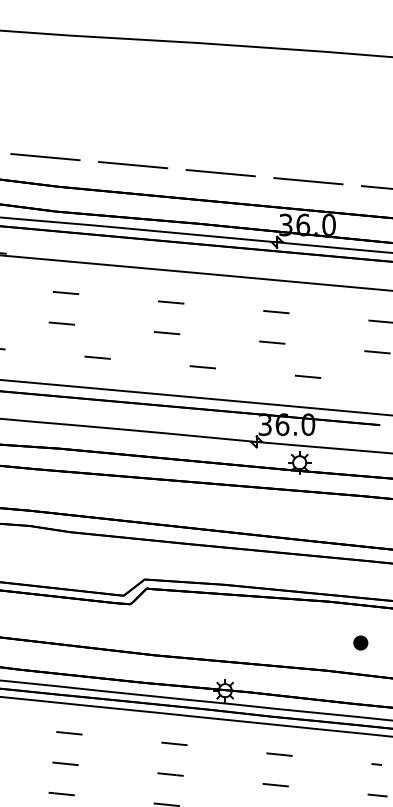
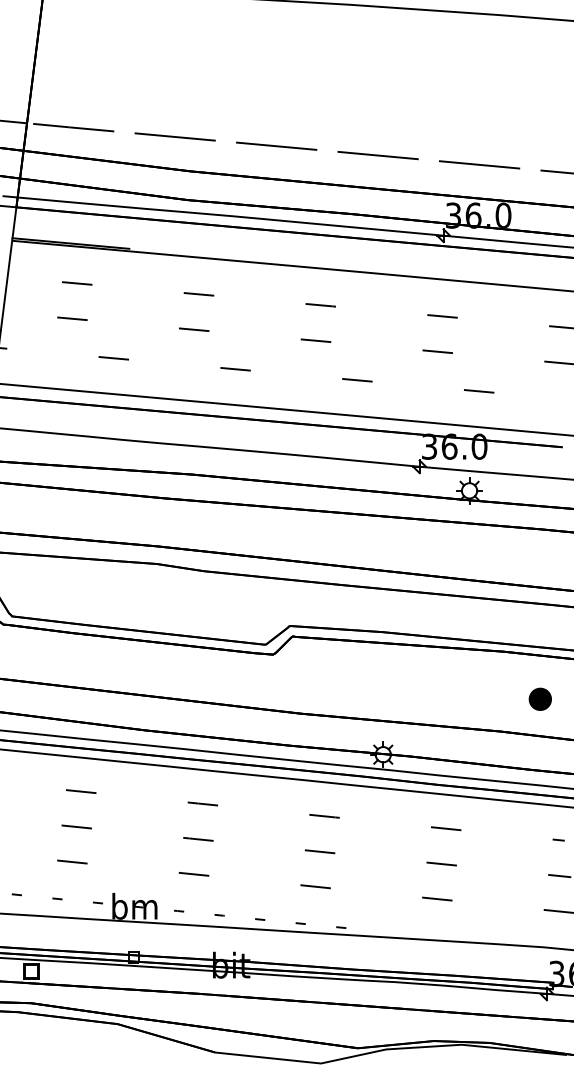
part: (360, 643) -> (539, 699), size x1.4

